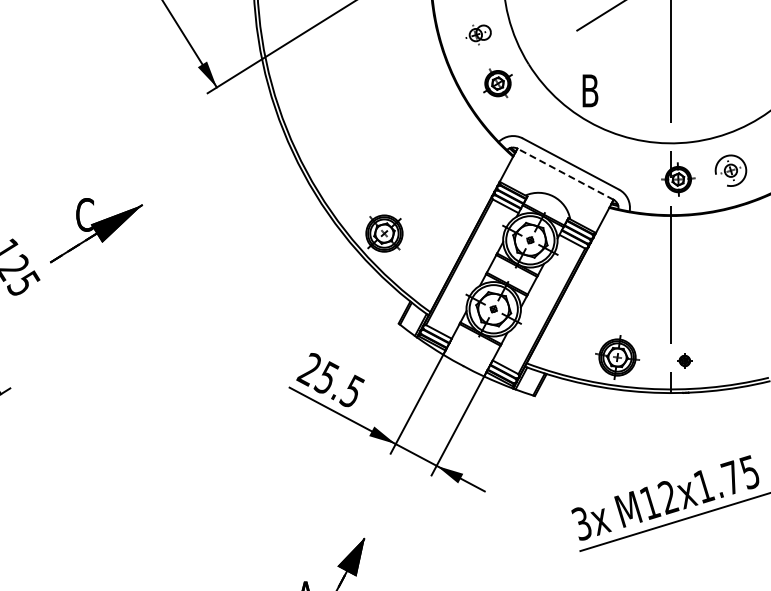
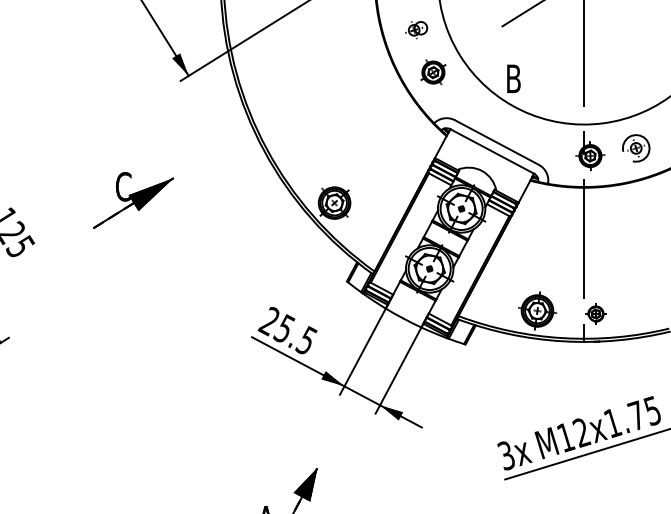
line: (565, 173) -> (492, 150), dashed -> solid
part: (96, 230) -> (133, 200), moved
part: (684, 360) -> (595, 313), size x1.67

